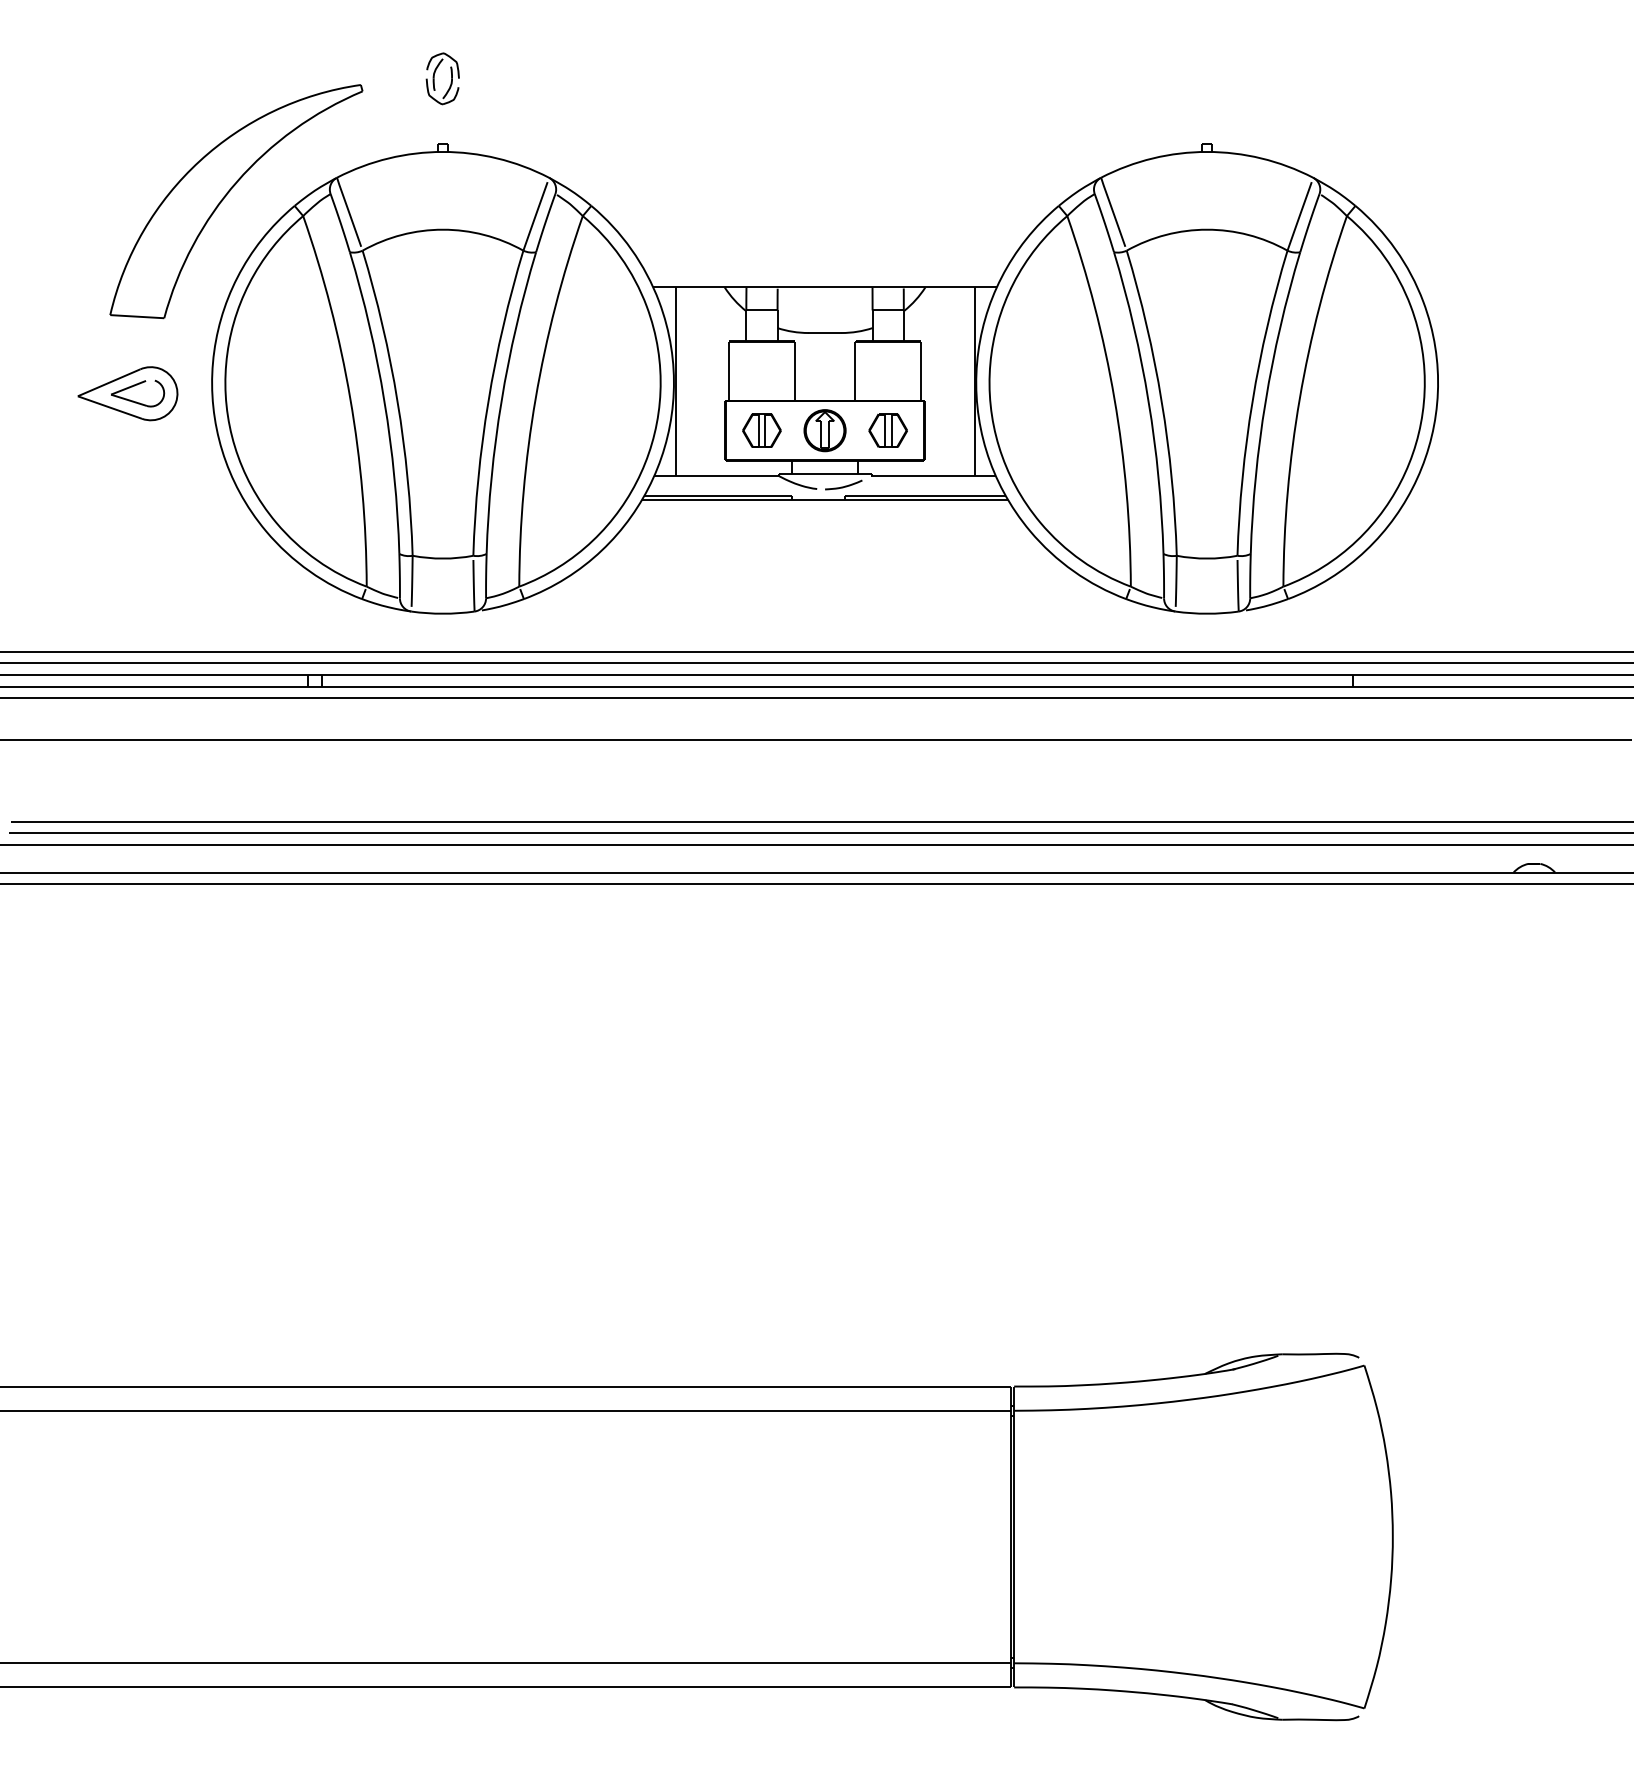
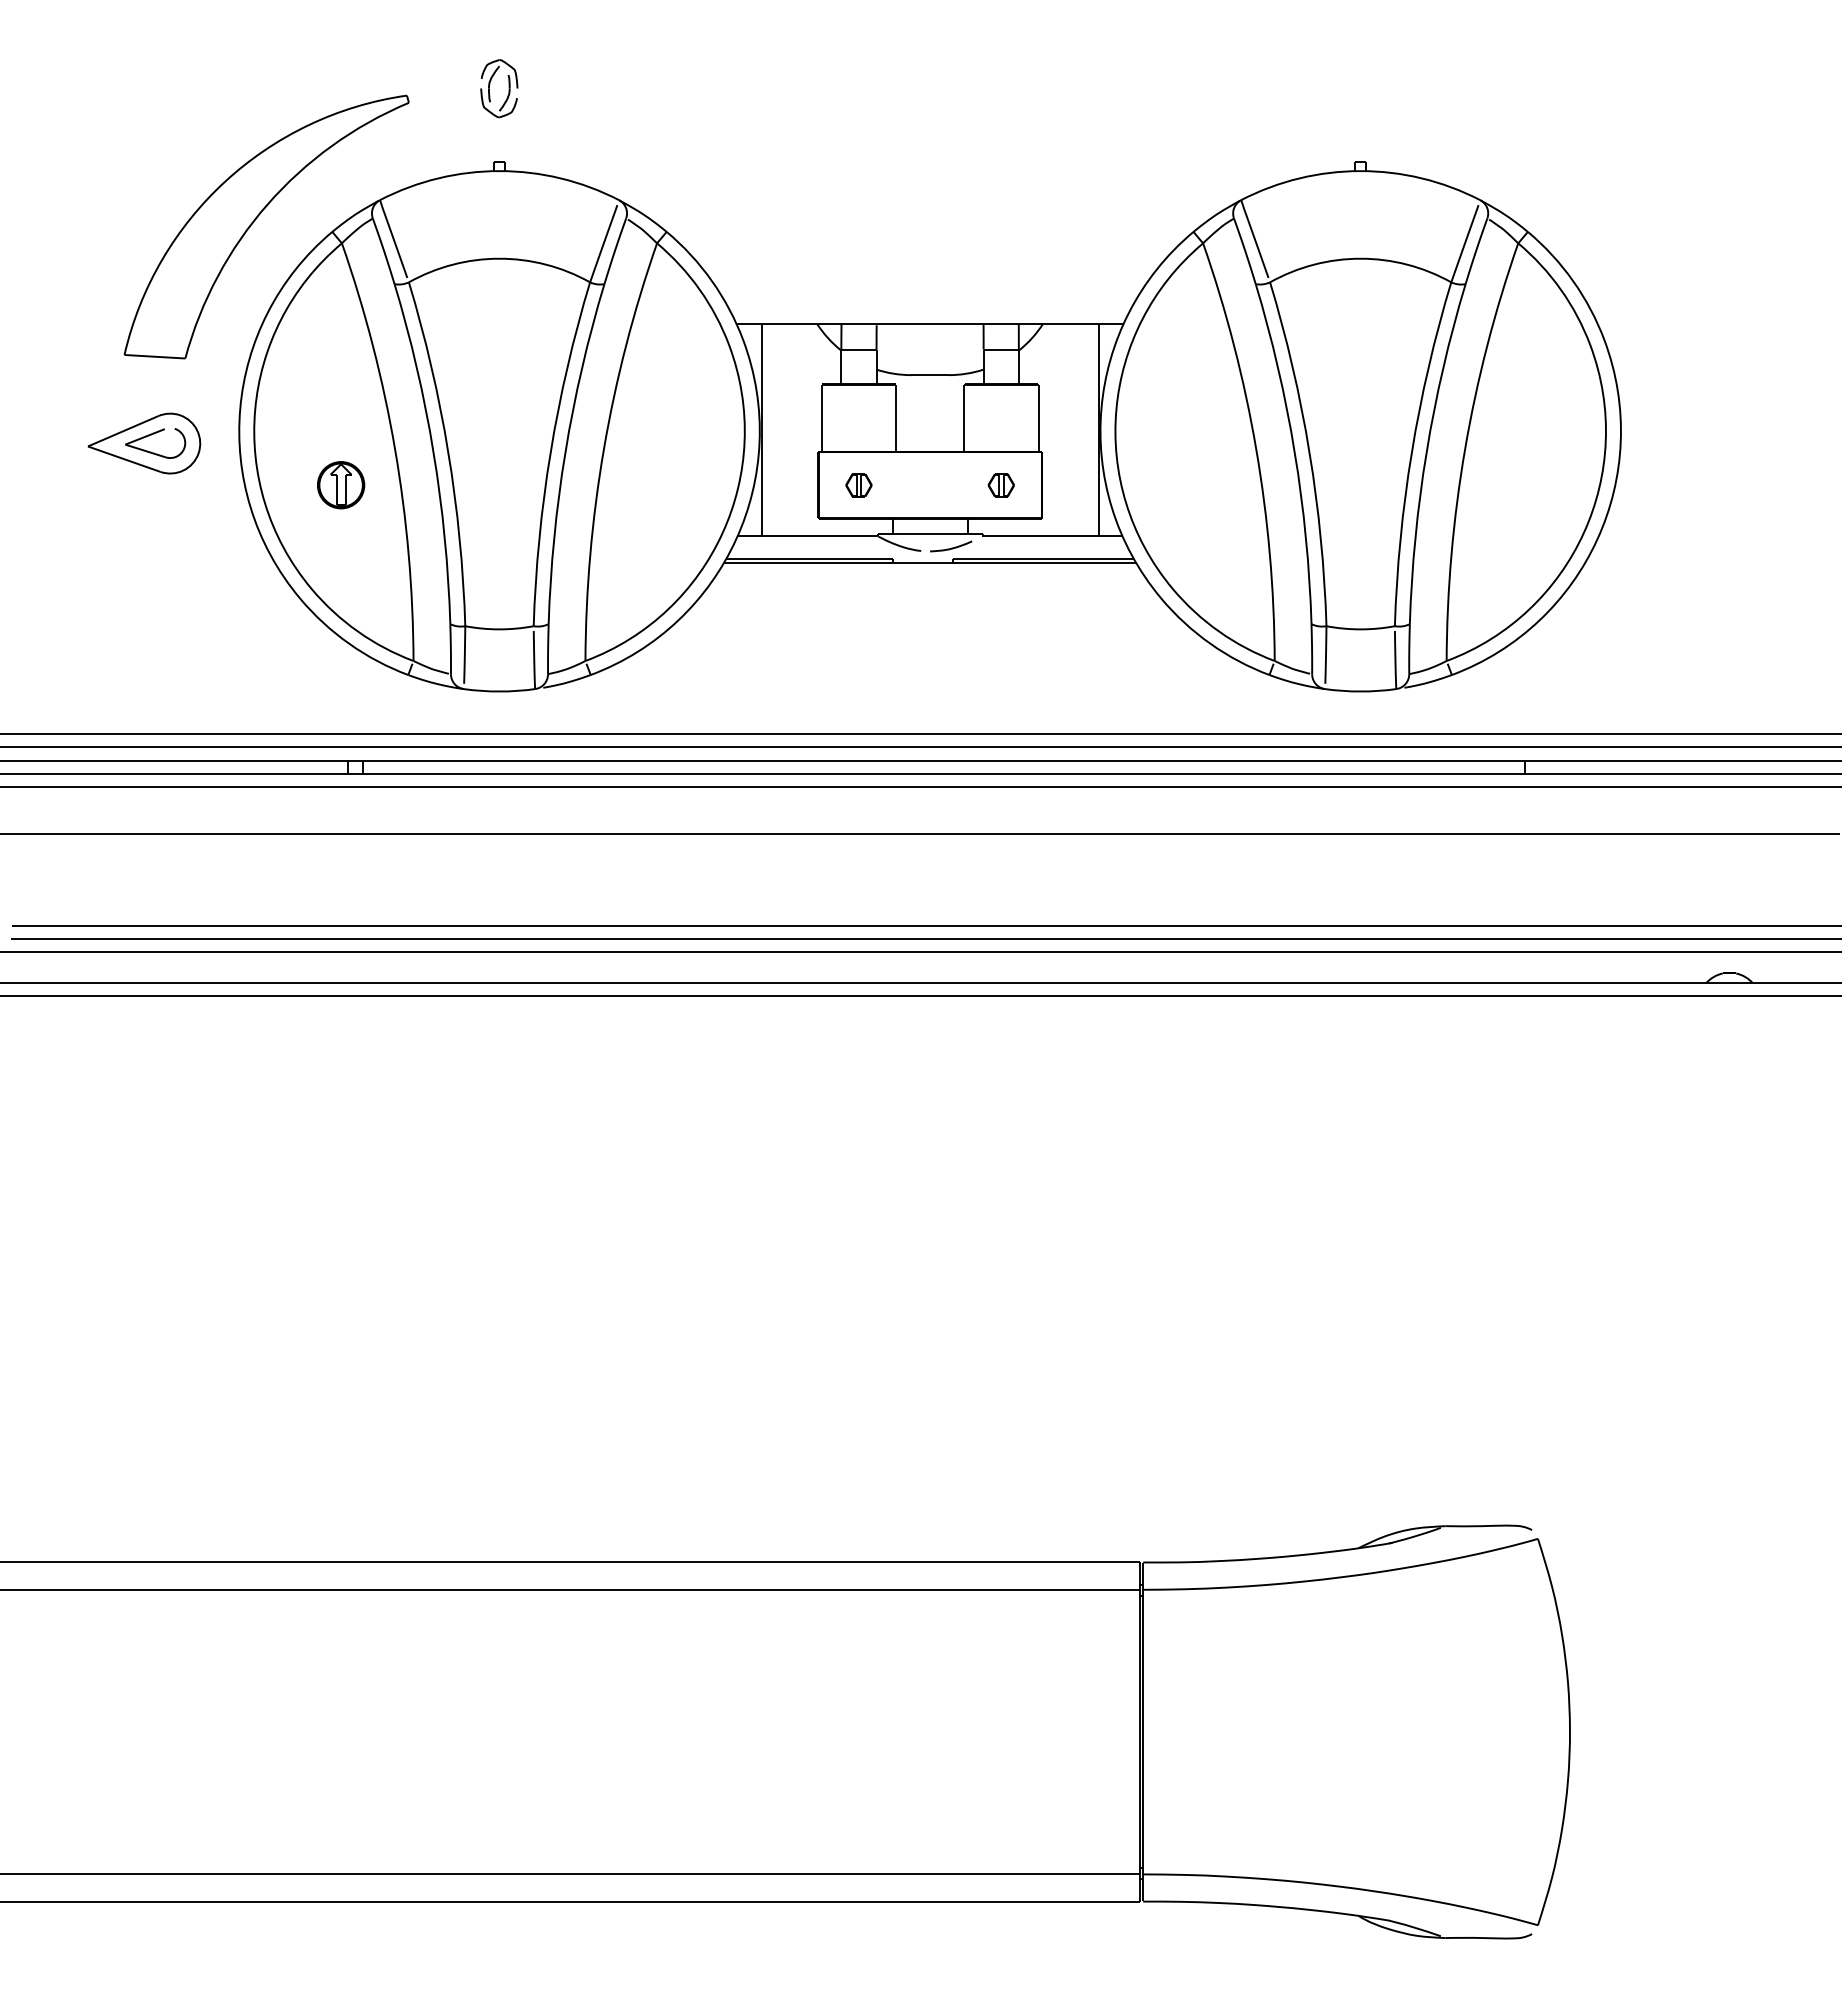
part: (761, 430) -> (858, 485), size x0.6
part: (825, 430) -> (341, 485), moved
part: (888, 430) -> (1001, 485), size x0.6

